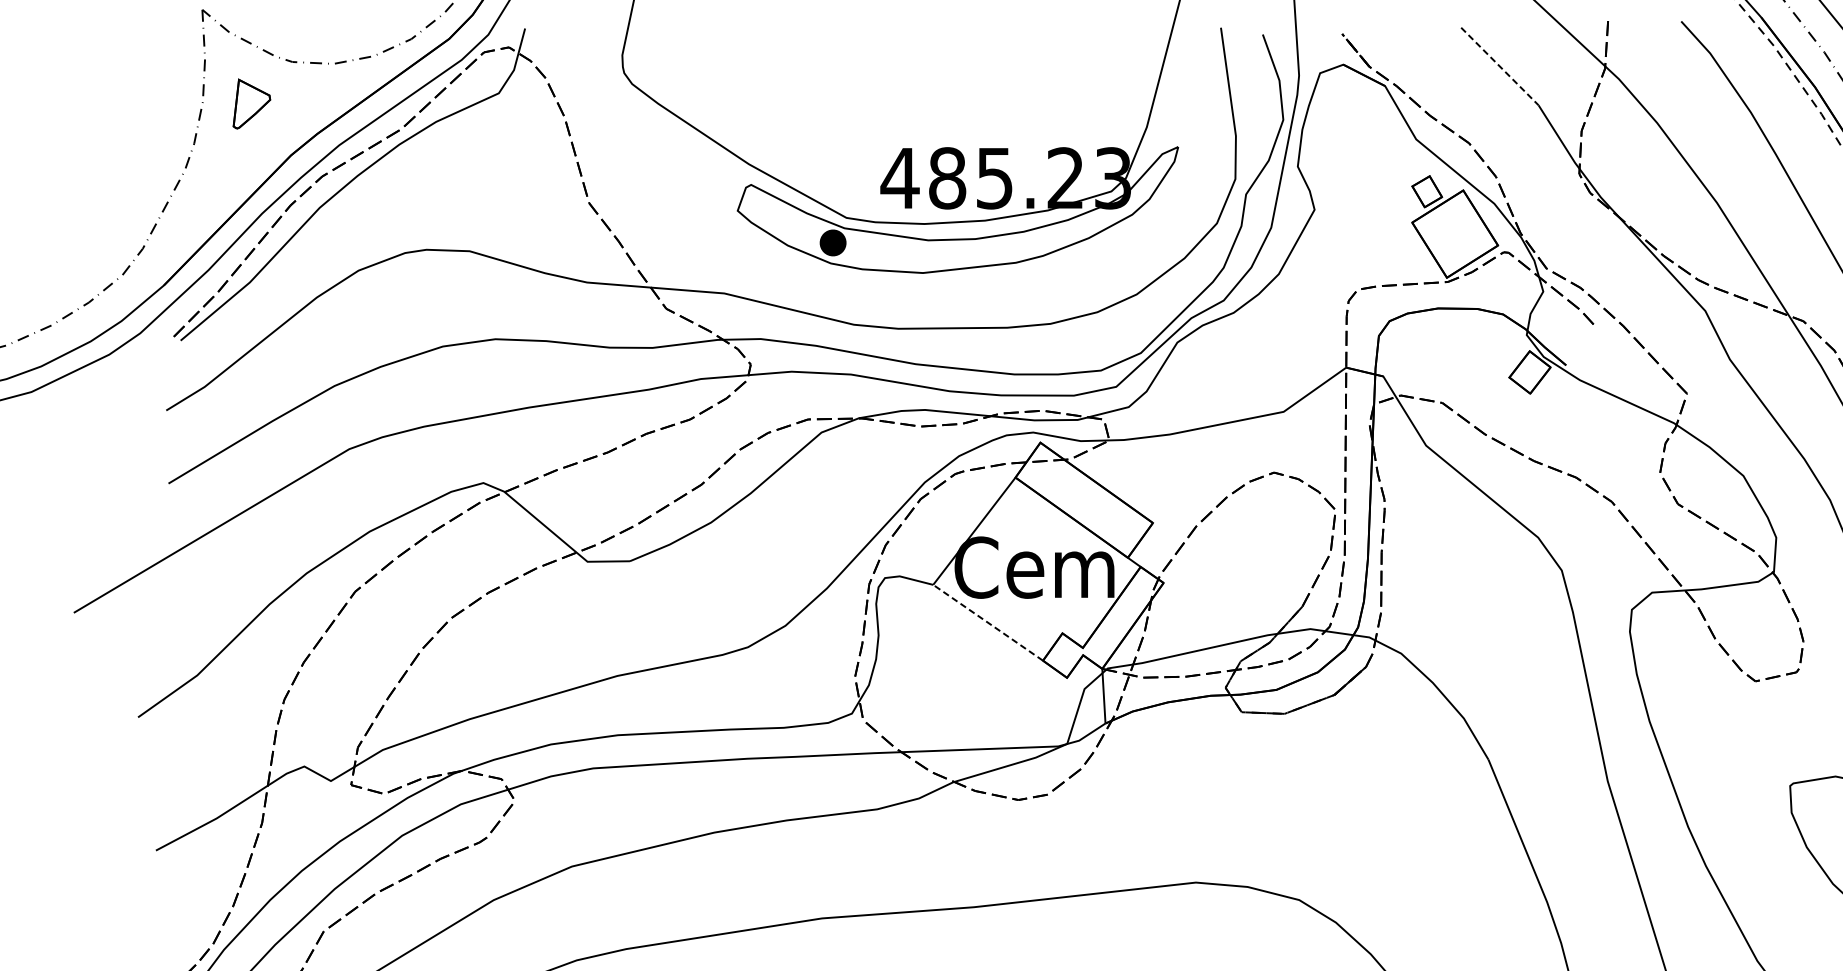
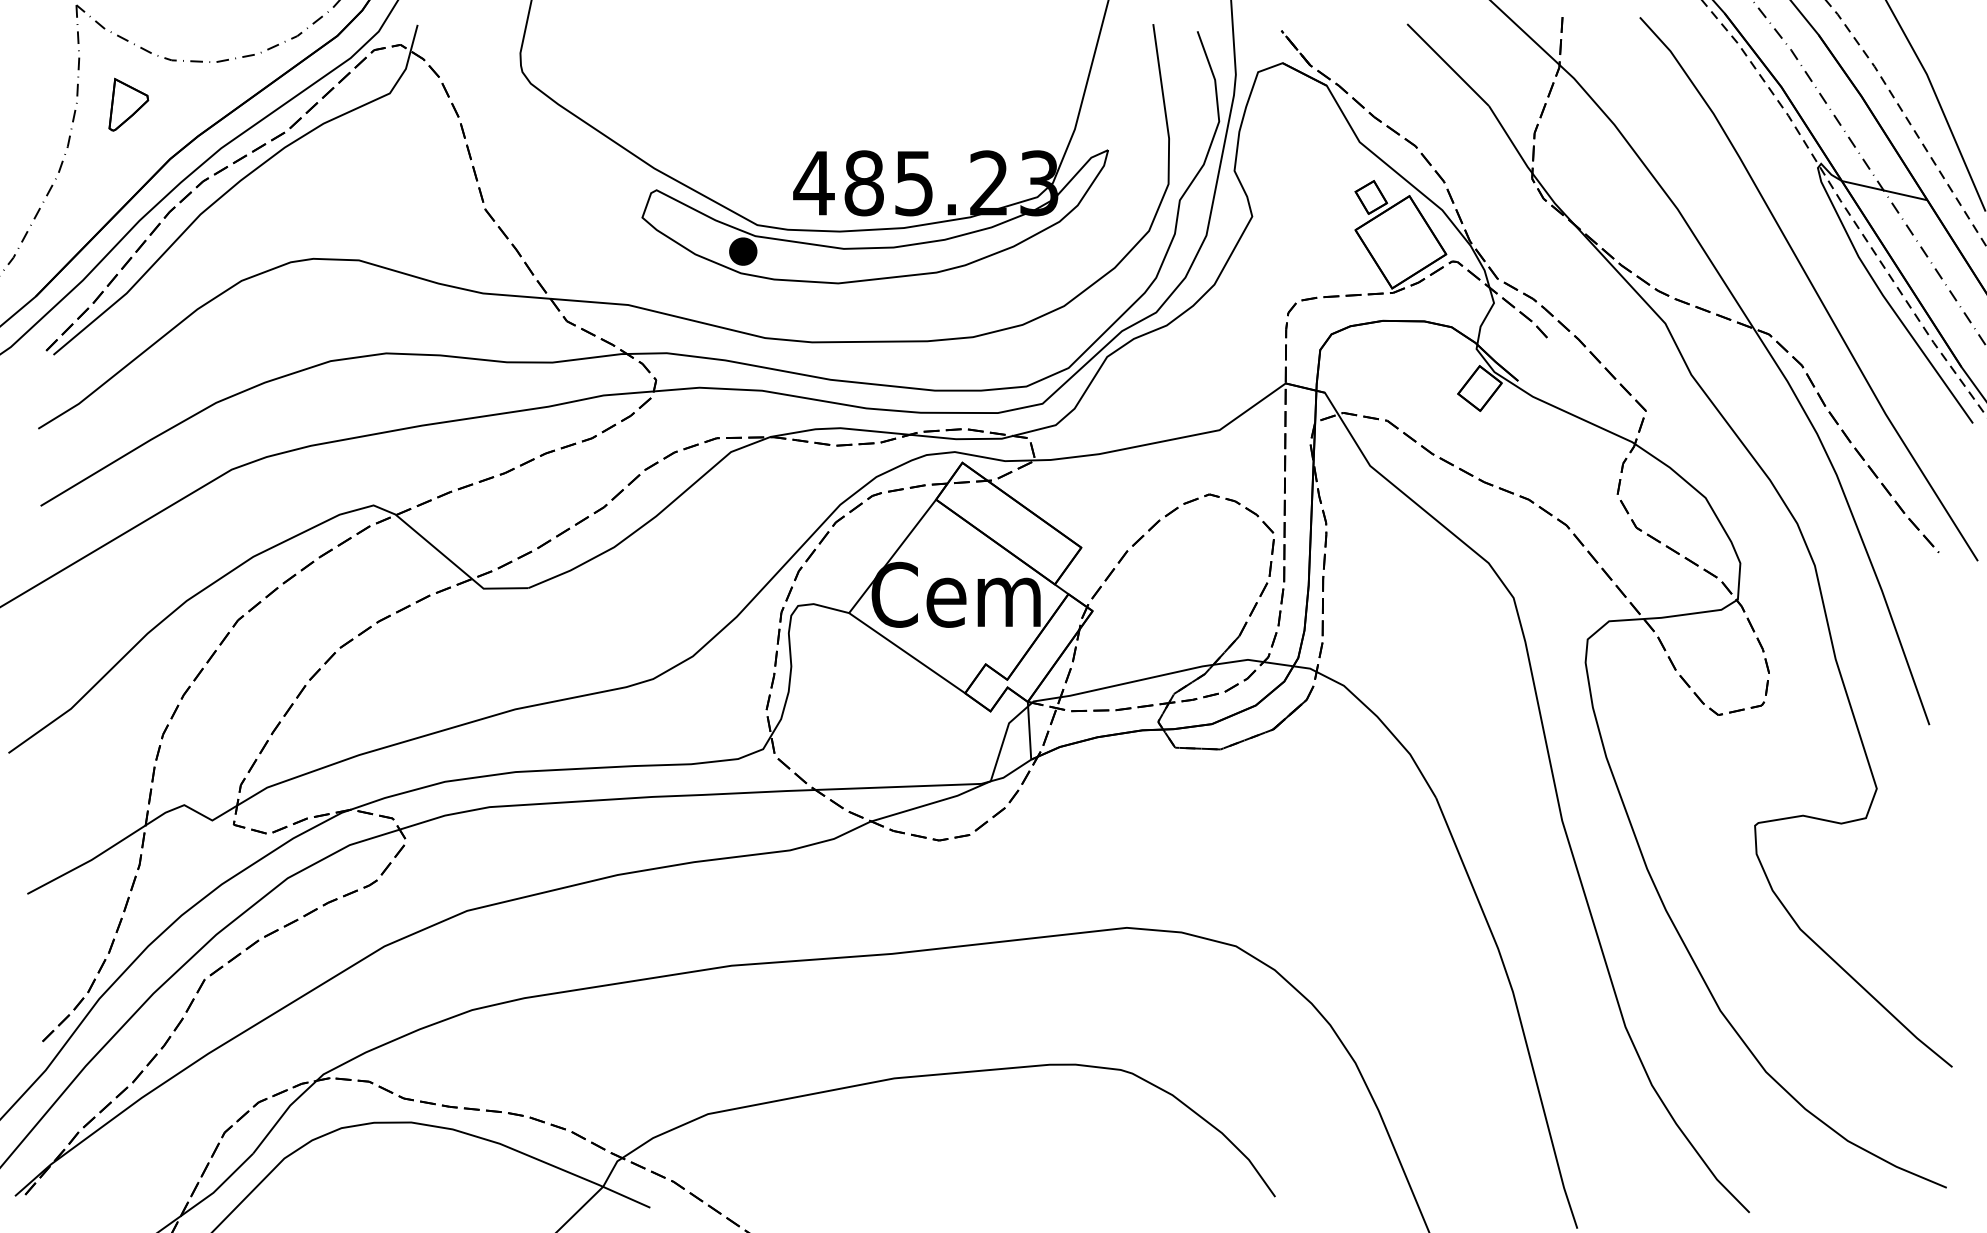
line: (1500, 66) -> (1448, 65), dashed -> solid
line: (988, 623) -> (907, 653), dashed -> solid

